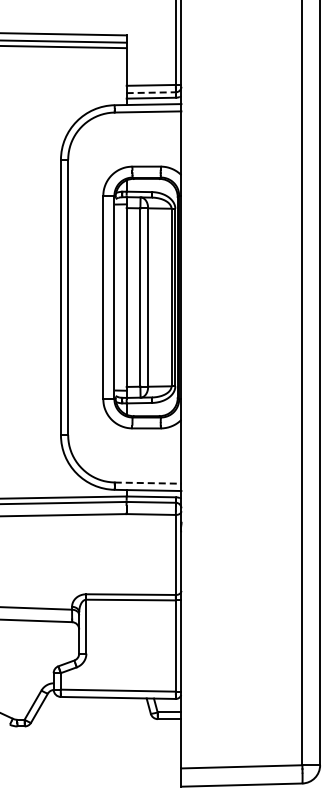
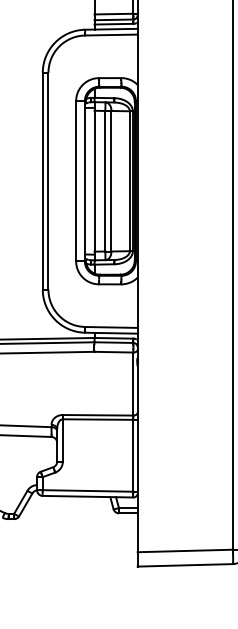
line: (151, 92) -> (114, 19), dashed -> solid
line: (148, 483) -> (111, 327), dashed -> solid

